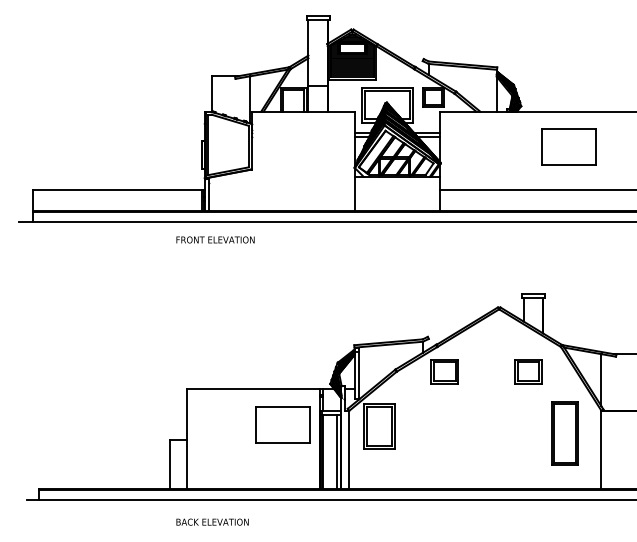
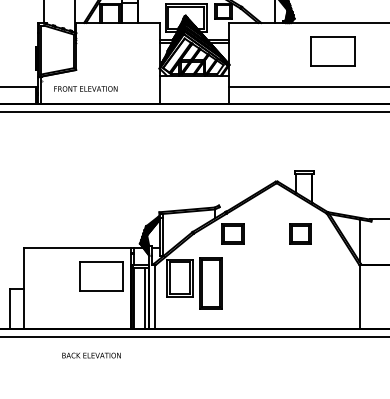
text: (215, 239) -> (85, 88), moved
part: (564, 433) -> (210, 283), moved
text: (212, 521) -> (91, 355), moved

